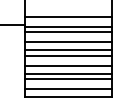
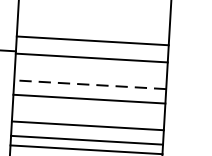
line: (68, 32) -> (91, 68), removed
line: (68, 42) -> (90, 85), solid -> dashed
line: (68, 55) -> (88, 108), removed

